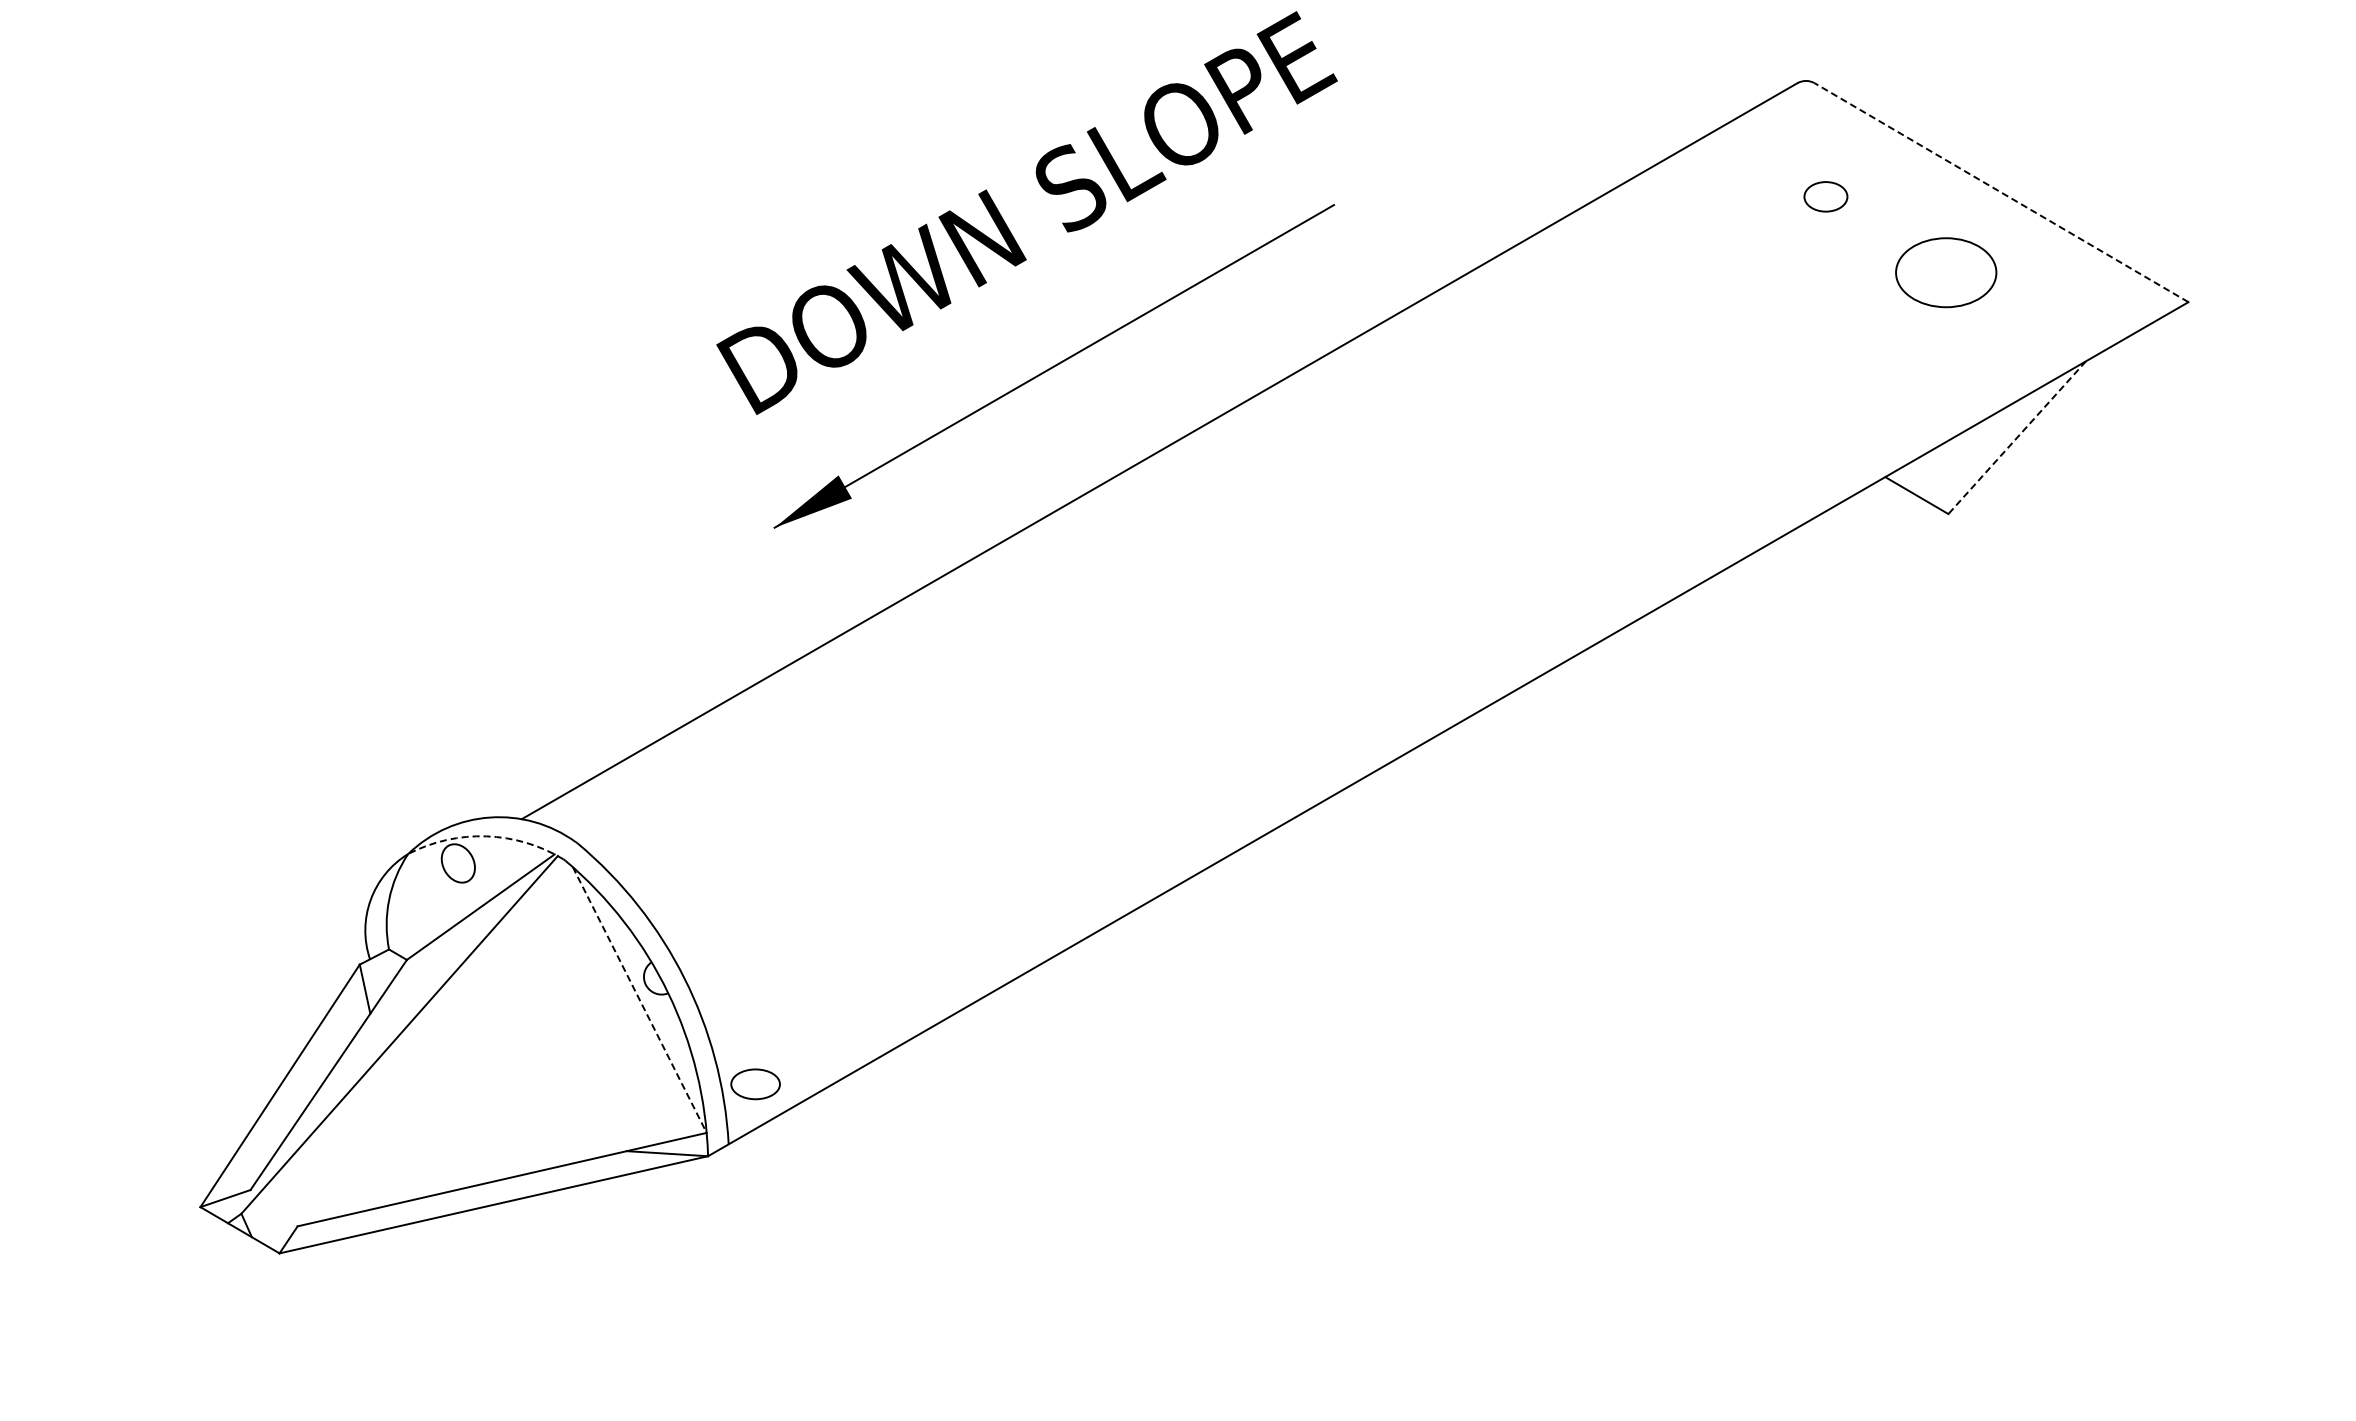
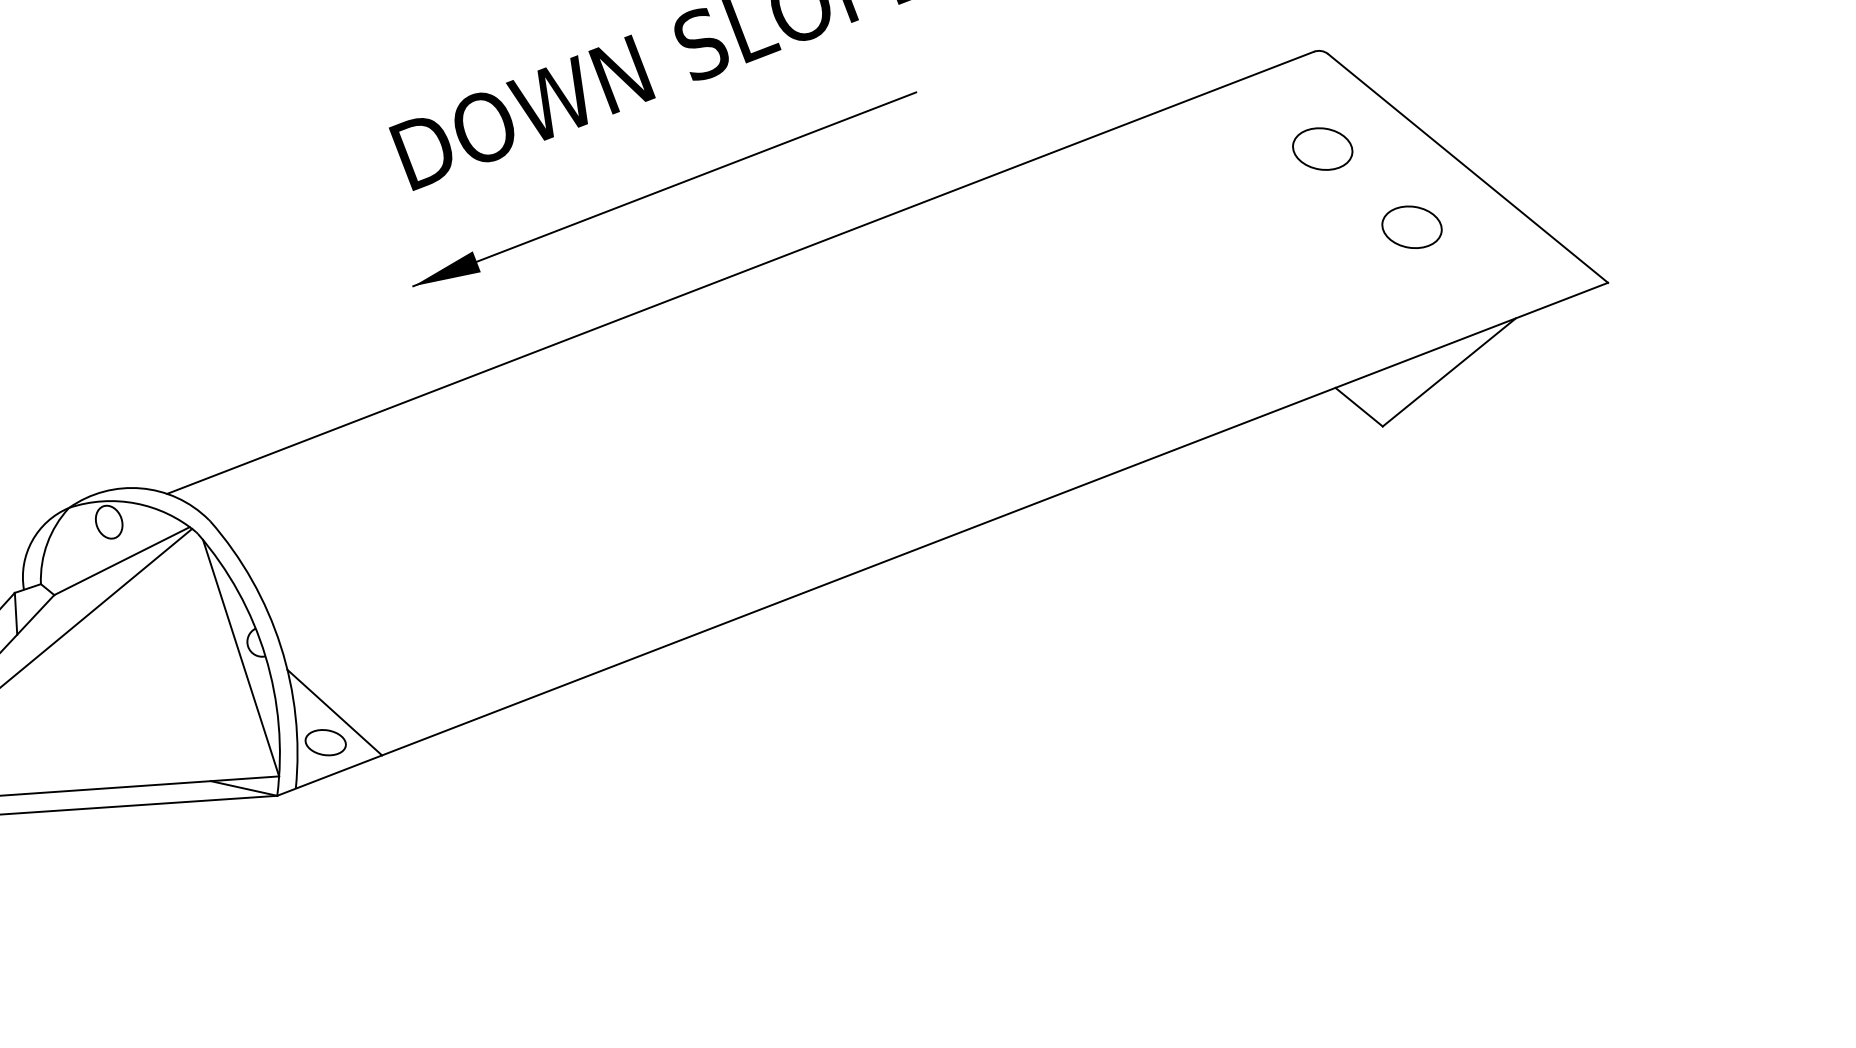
line: (2001, 192) -> (1468, 168), dashed -> solid
part: (1825, 196) -> (1322, 148), size x1.67
part: (1945, 272) -> (1411, 226), size x0.71
line: (2017, 437) -> (1449, 372), dashed -> solid
arc: (486, 836) -> (135, 503), dashed -> solid
line: (639, 1000) -> (240, 658), dashed -> solid
line: (760, 1046) -> (334, 712), added

